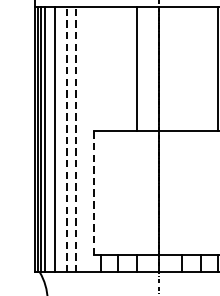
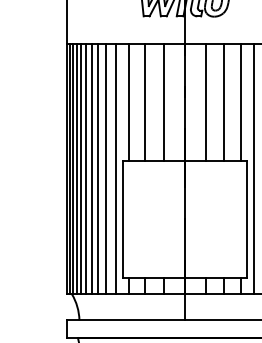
line: (100, 69) -> (129, 102), added
line: (117, 69) -> (145, 102), added
line: (182, 69) -> (206, 102), added
line: (201, 69) -> (224, 102), added
line: (48, 139) -> (80, 168), added
line: (60, 139) -> (91, 168), added
line: (67, 139) -> (98, 168), dashed -> solid
line: (76, 139) -> (106, 168), dashed -> solid
line: (86, 139) -> (116, 168), added
line: (93, 193) -> (122, 219), dashed -> solid

